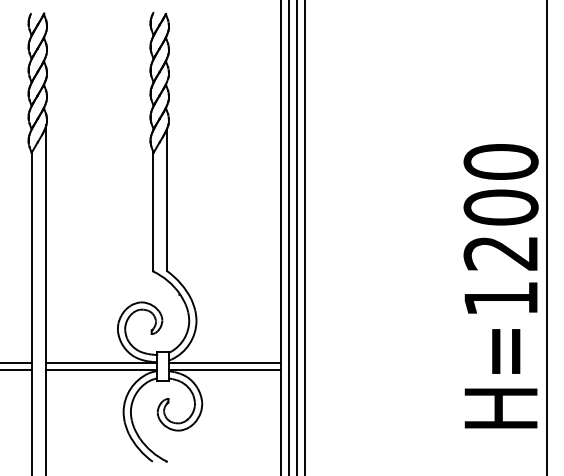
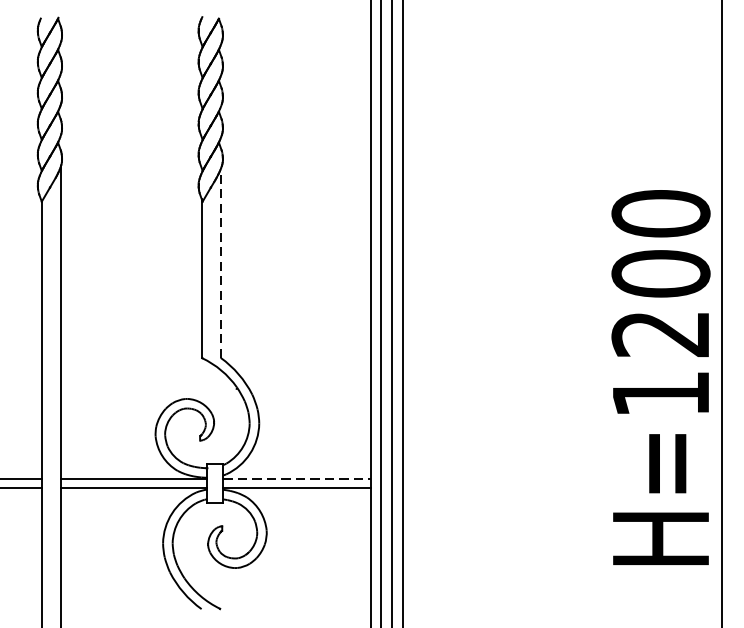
line: (167, 199) -> (220, 263), solid -> dashed
line: (225, 362) -> (297, 478), solid -> dashed

